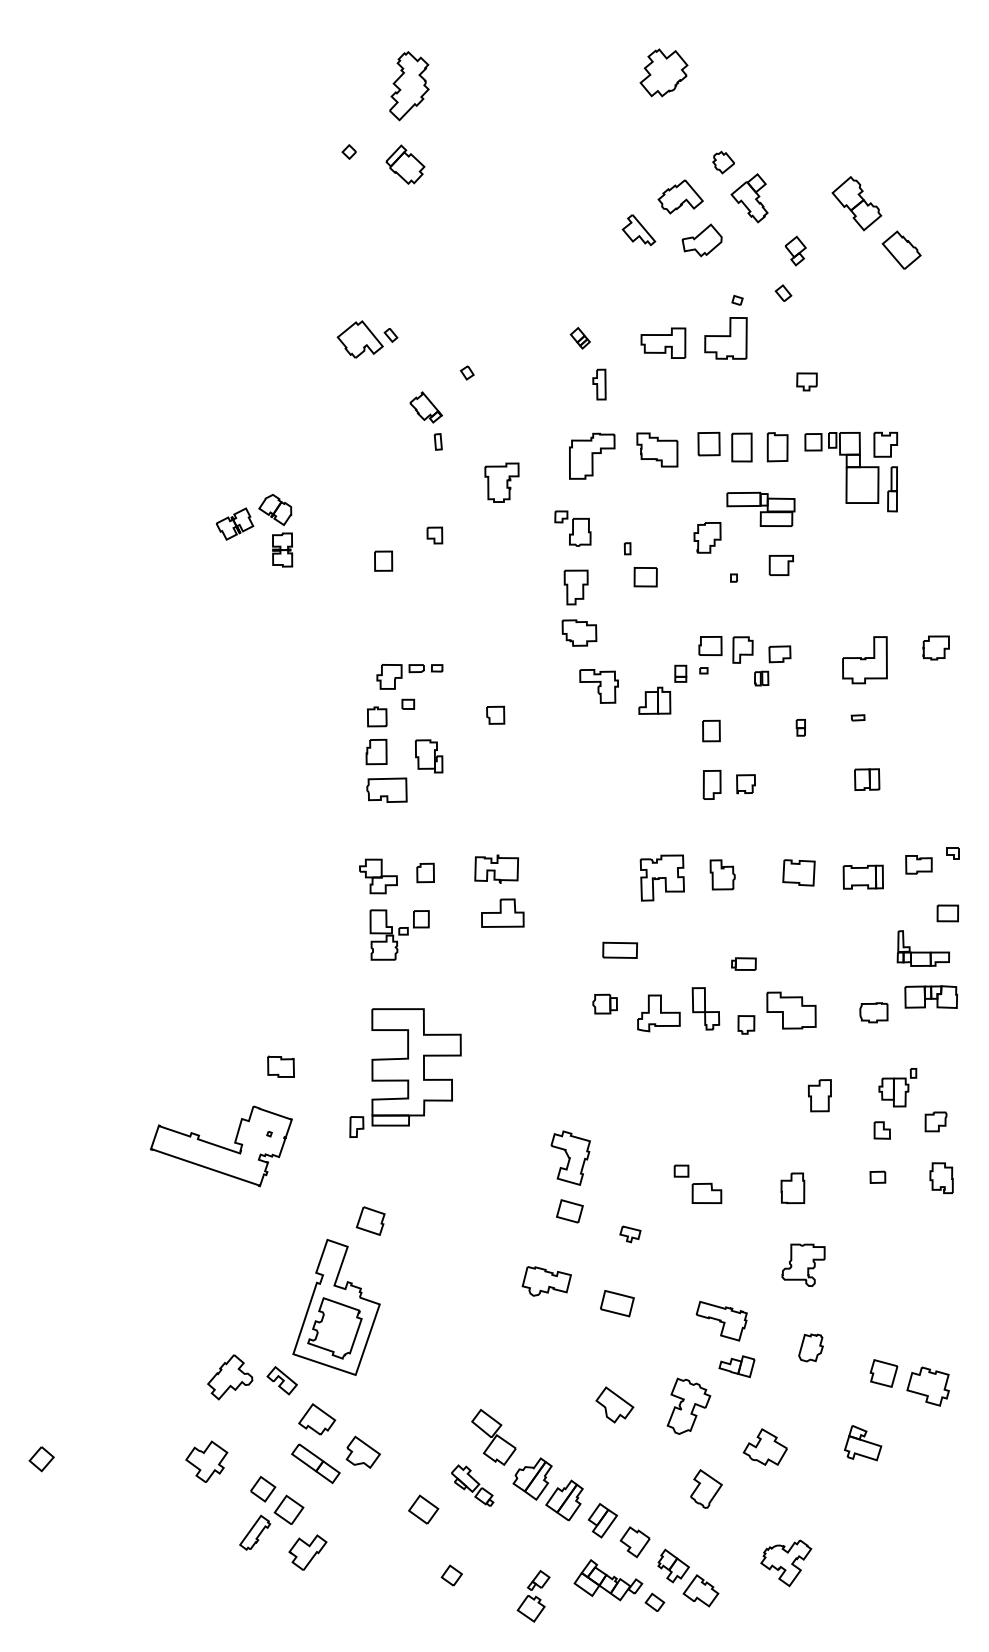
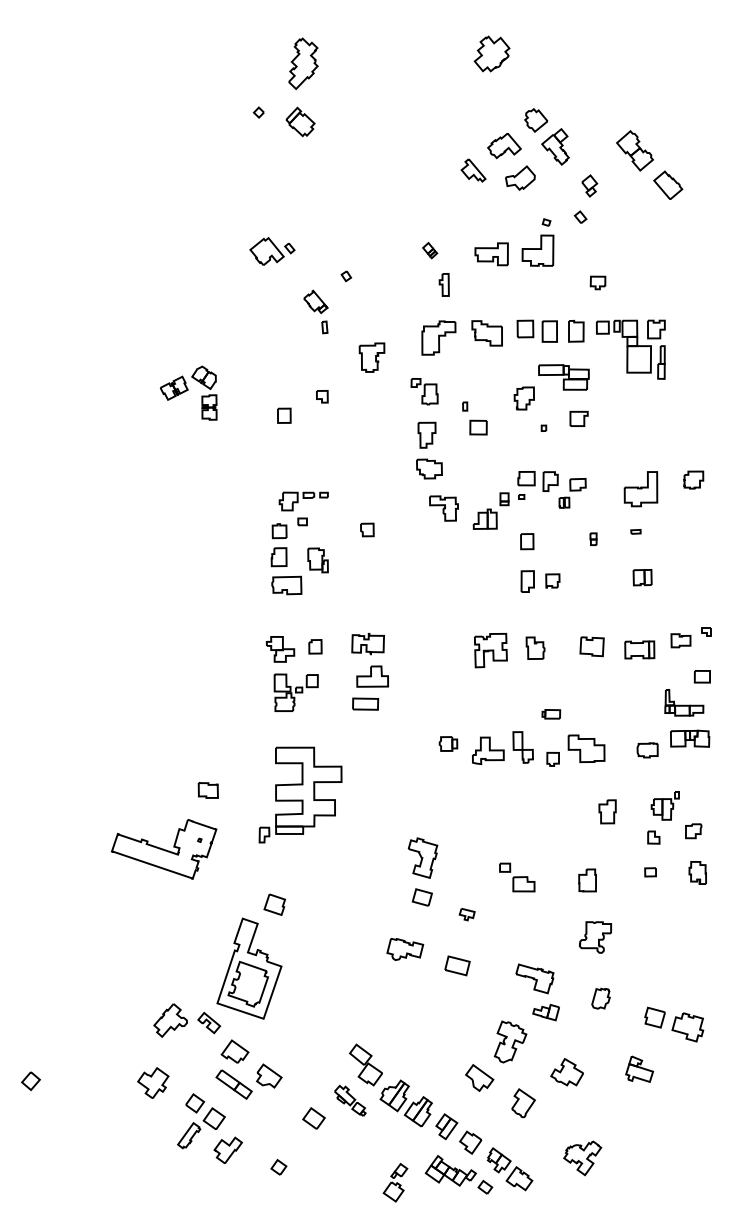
part: (723, 162) -> (536, 120), size x1.43
part: (620, 949) -> (365, 703), moved
part: (614, 1404) -> (479, 1077), moved
part: (451, 1575) -> (278, 1167), moved

